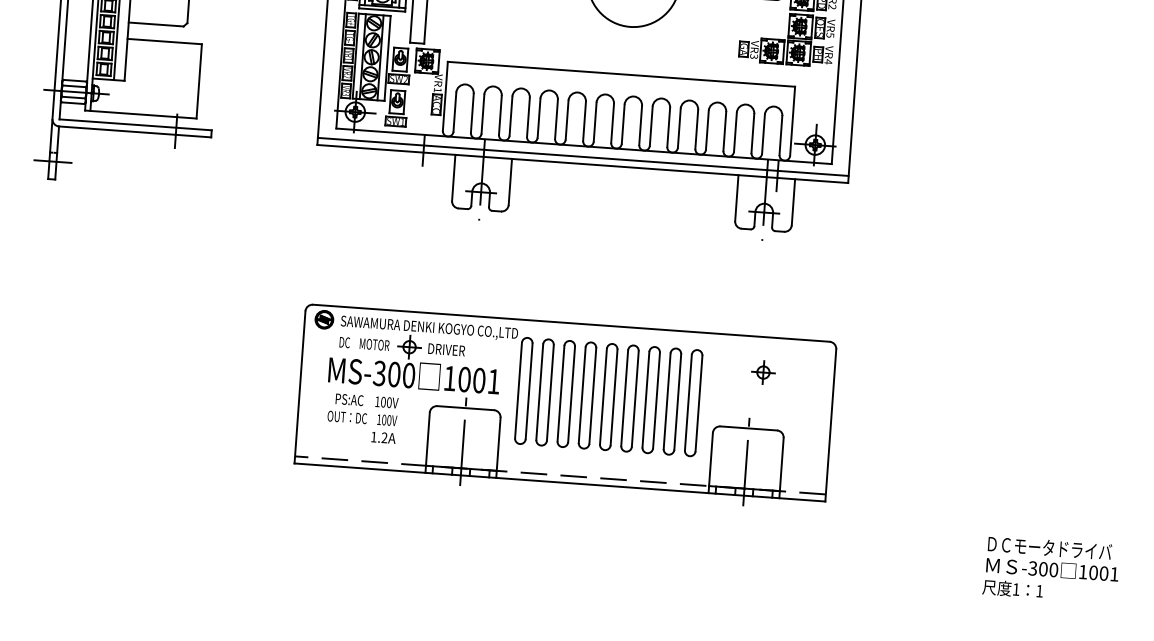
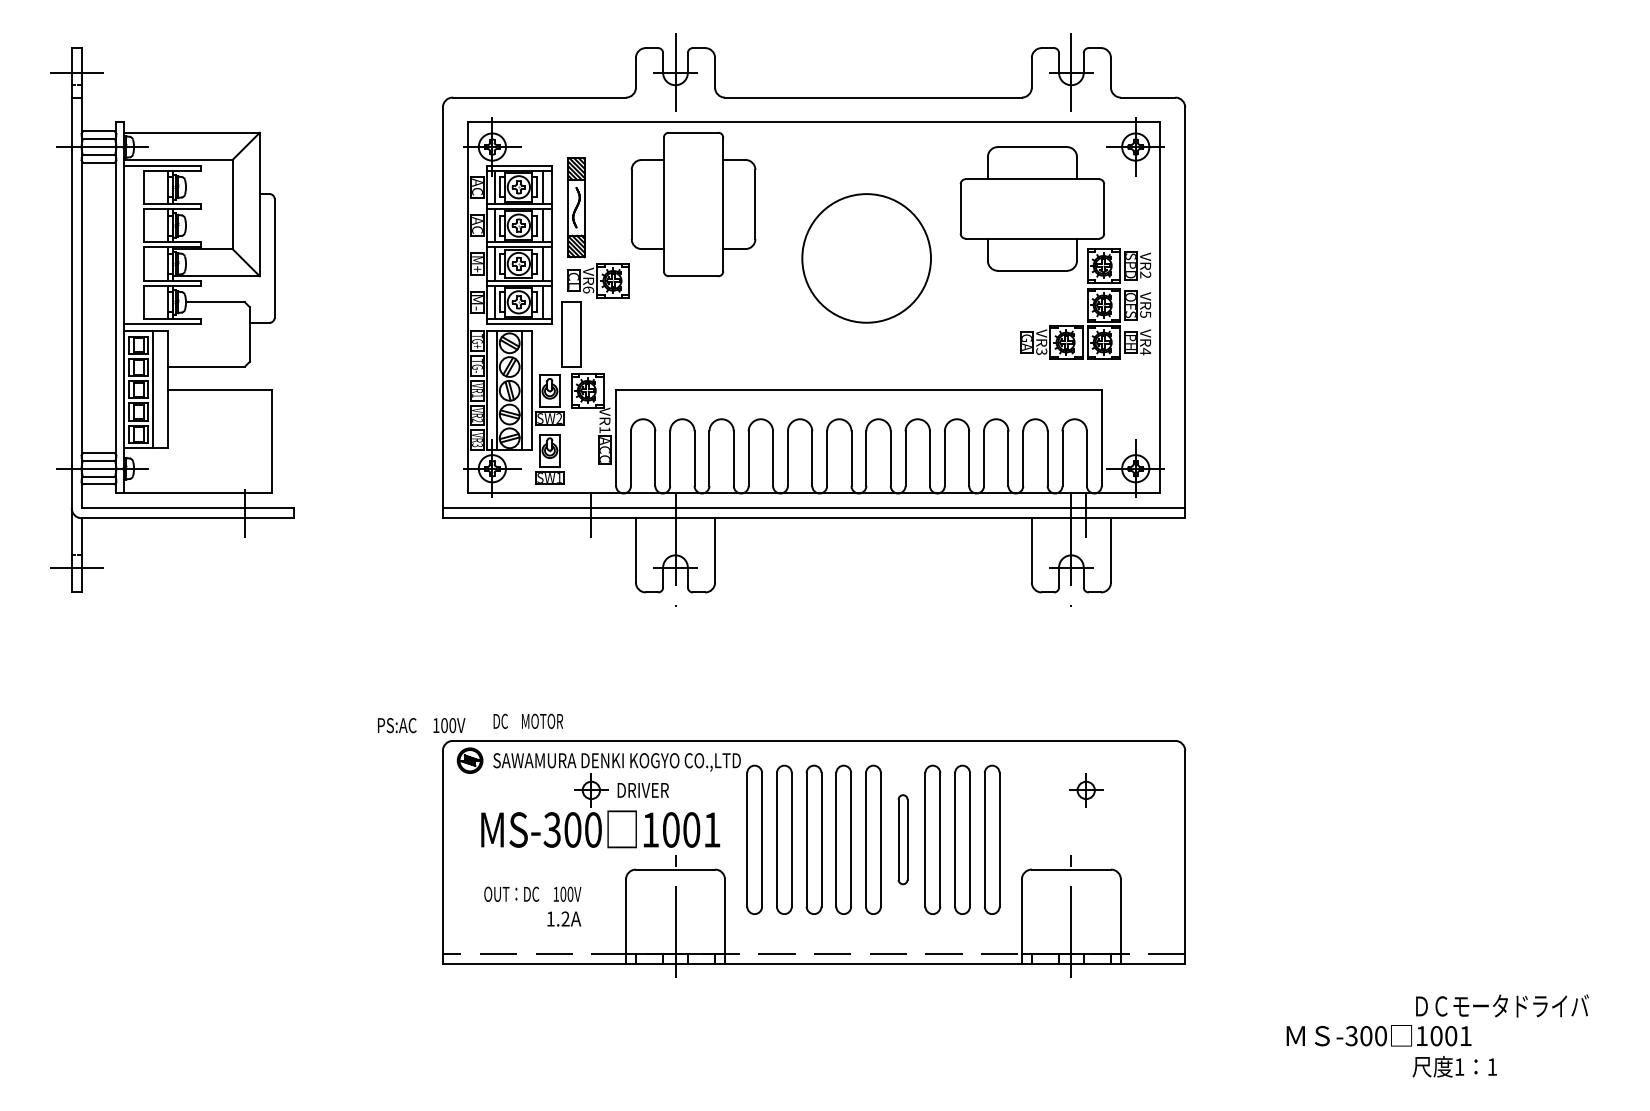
text: (364, 343) -> (528, 720), moved
part: (629, 398) -> (902, 839), size x0.6
text: (367, 401) -> (421, 725), moved
text: (1052, 569) -> (1378, 1035), moved

